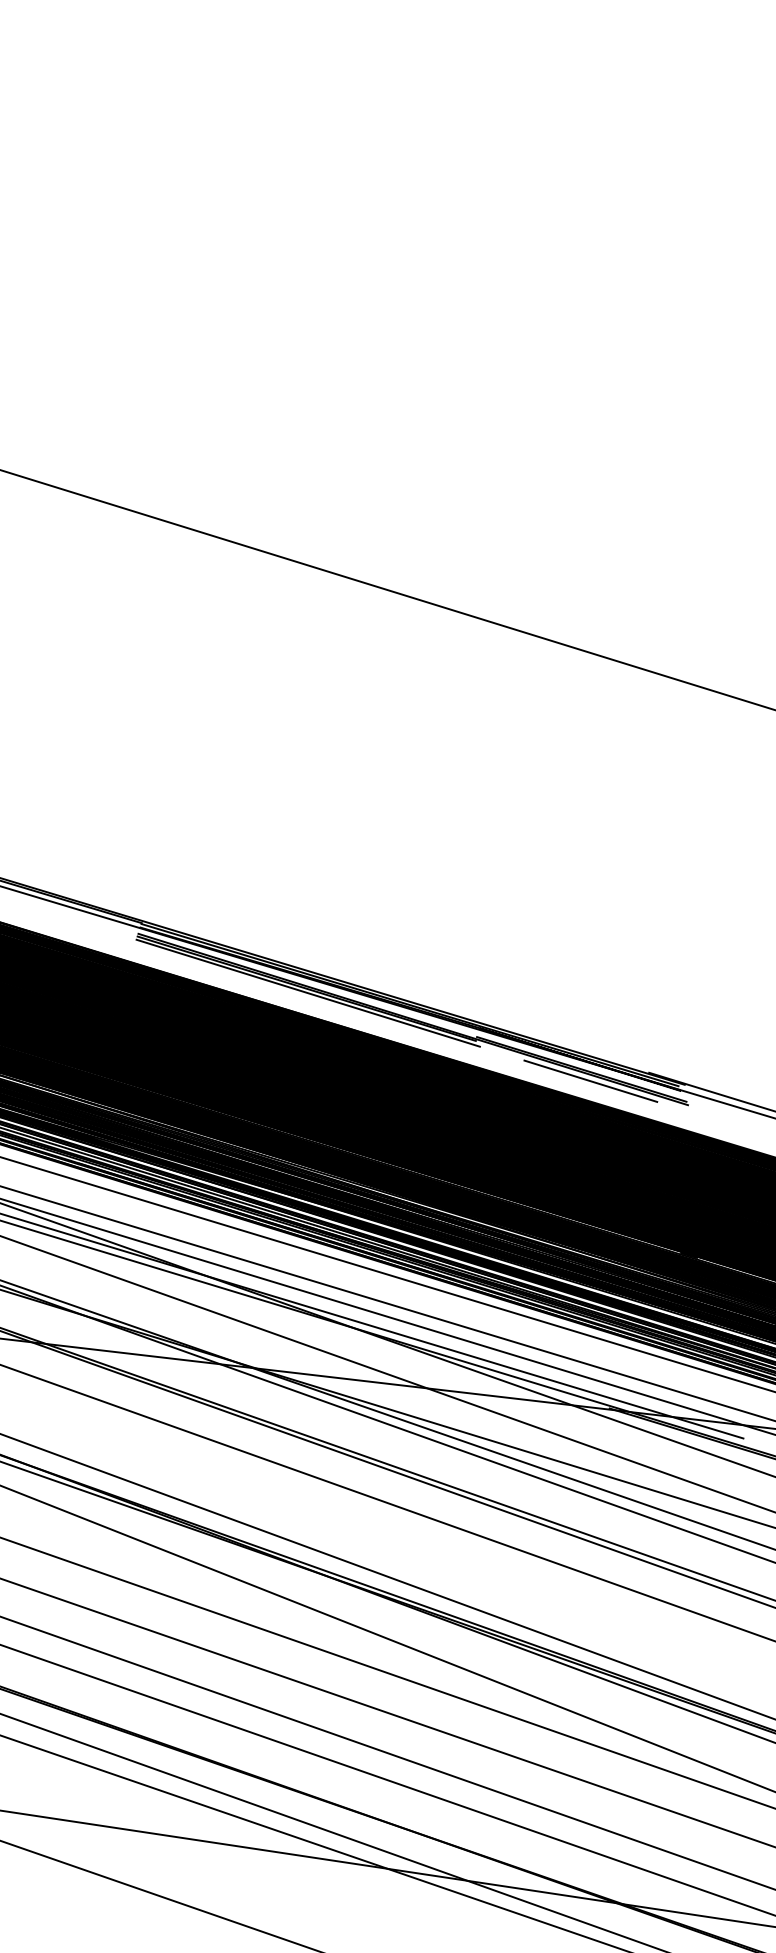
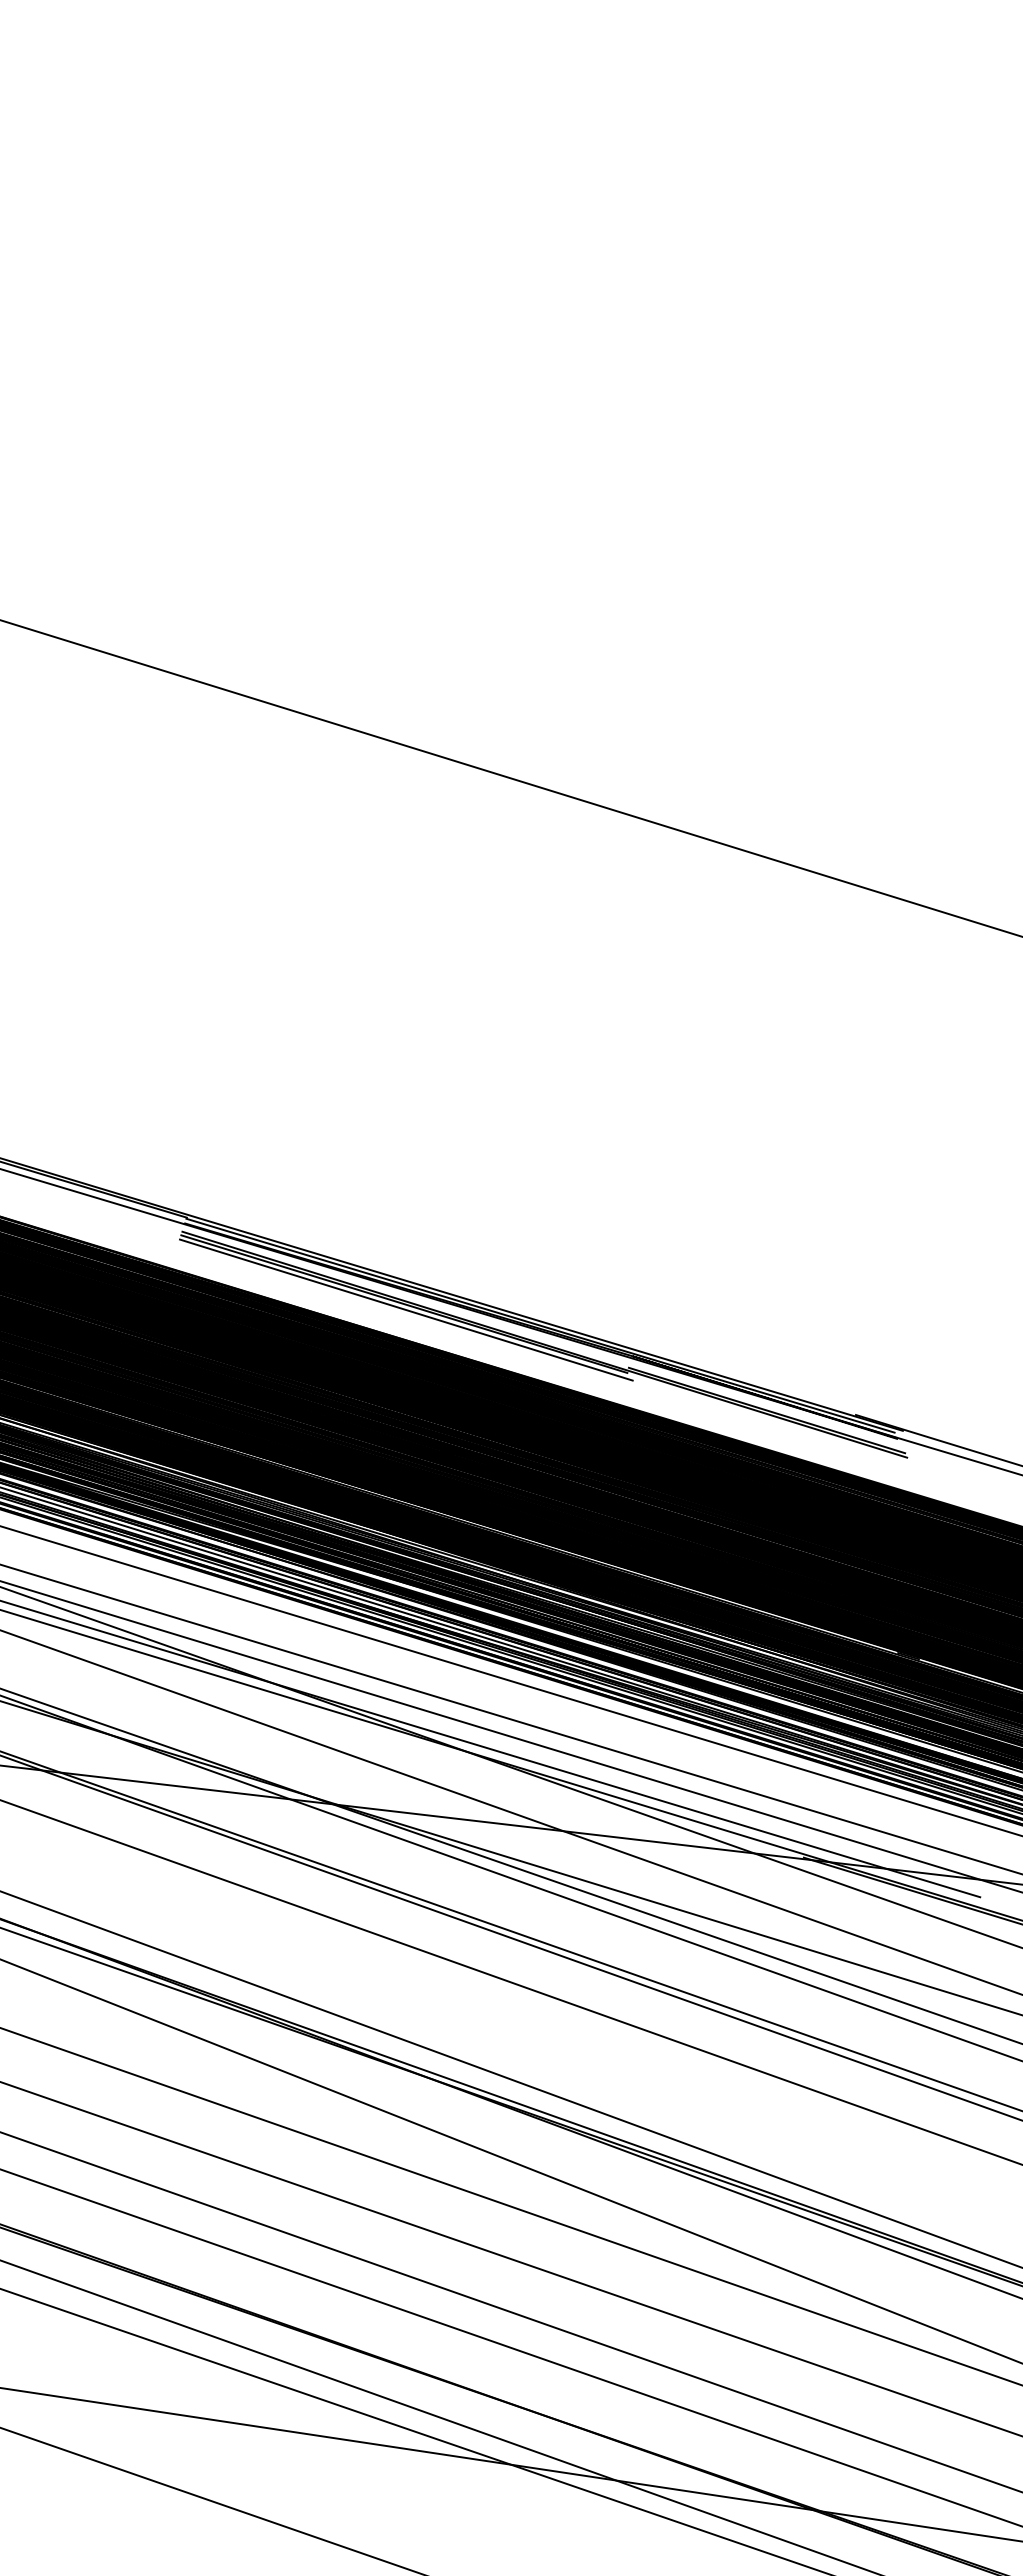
line: (590, 1080) -> (778, 1425), removed

